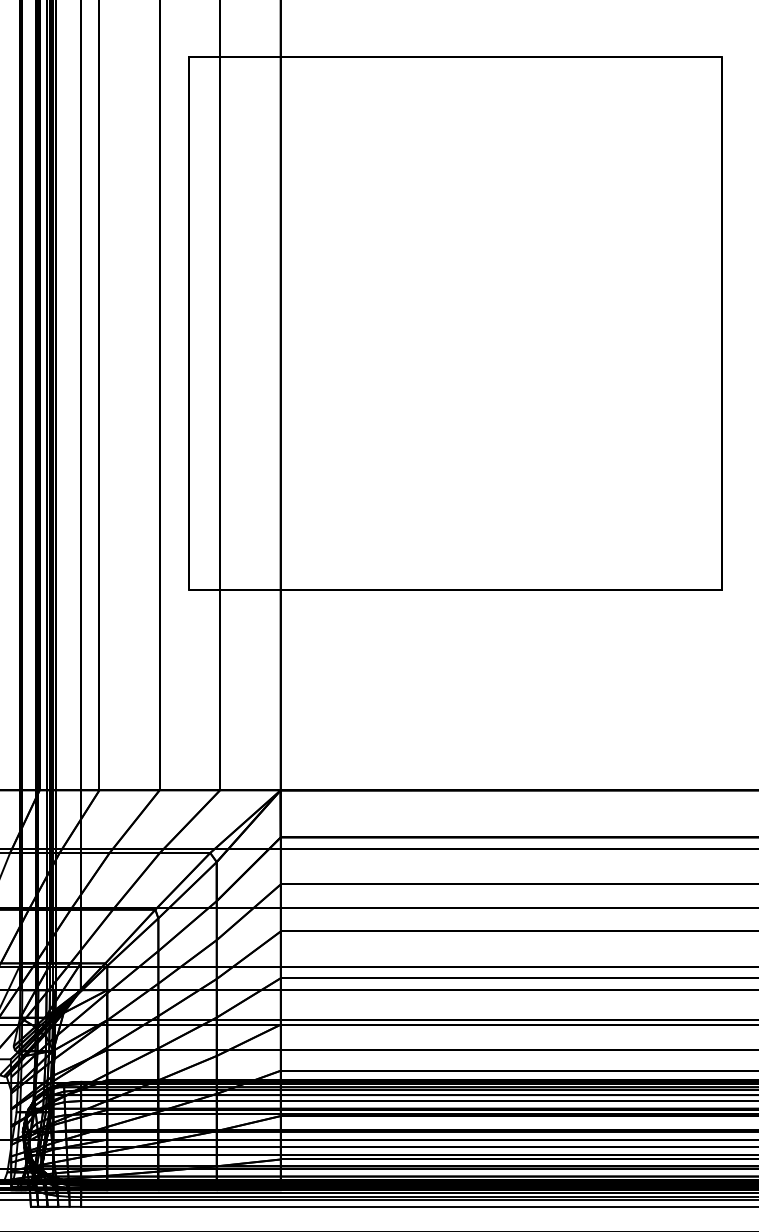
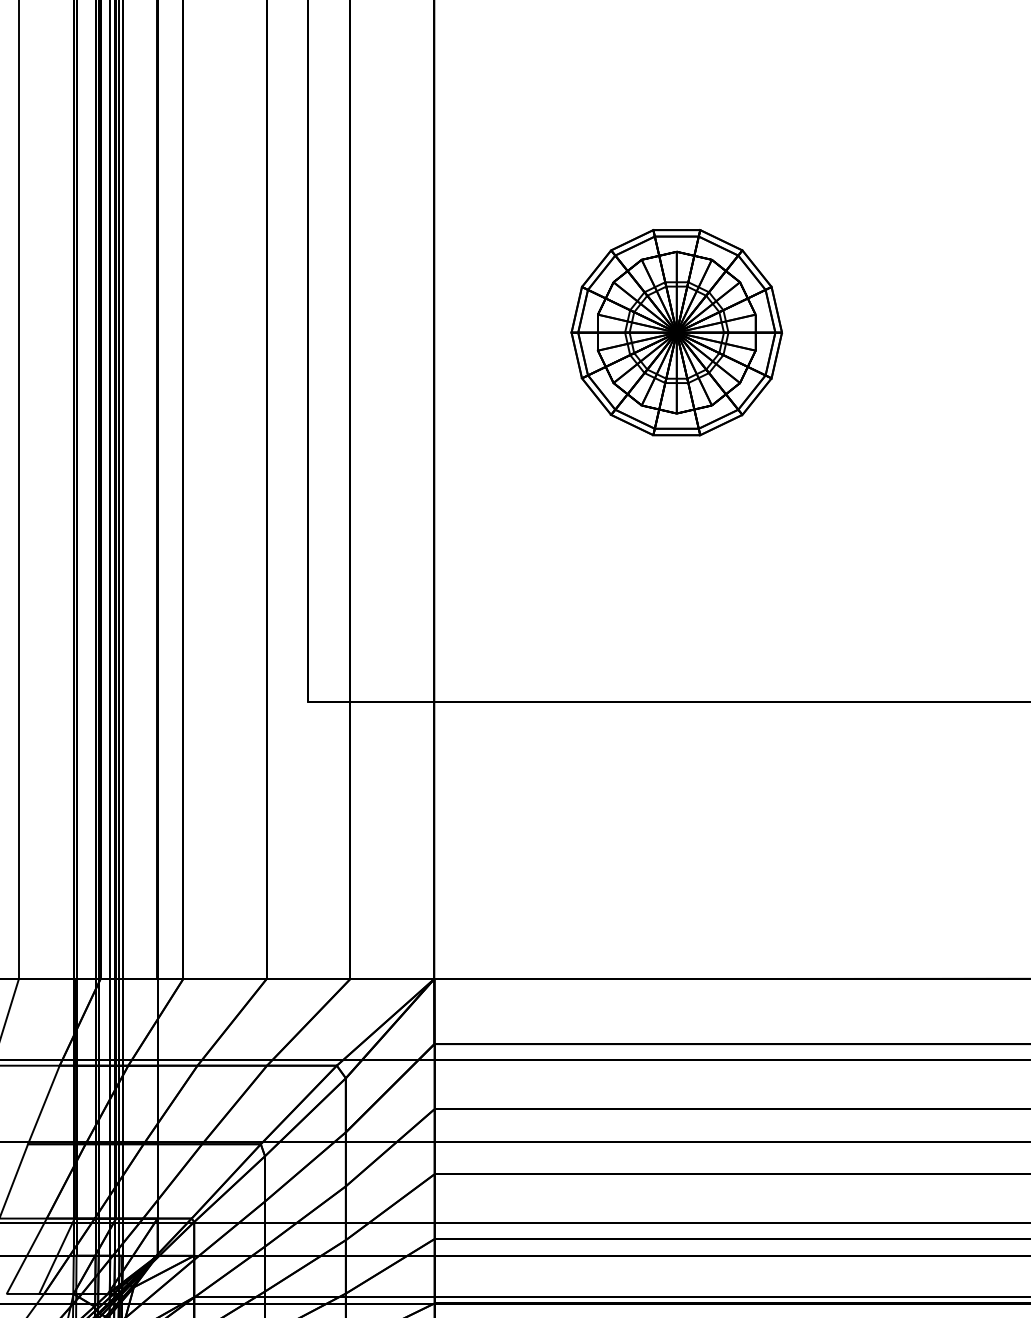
part: (455, 323) -> (676, 332), added

